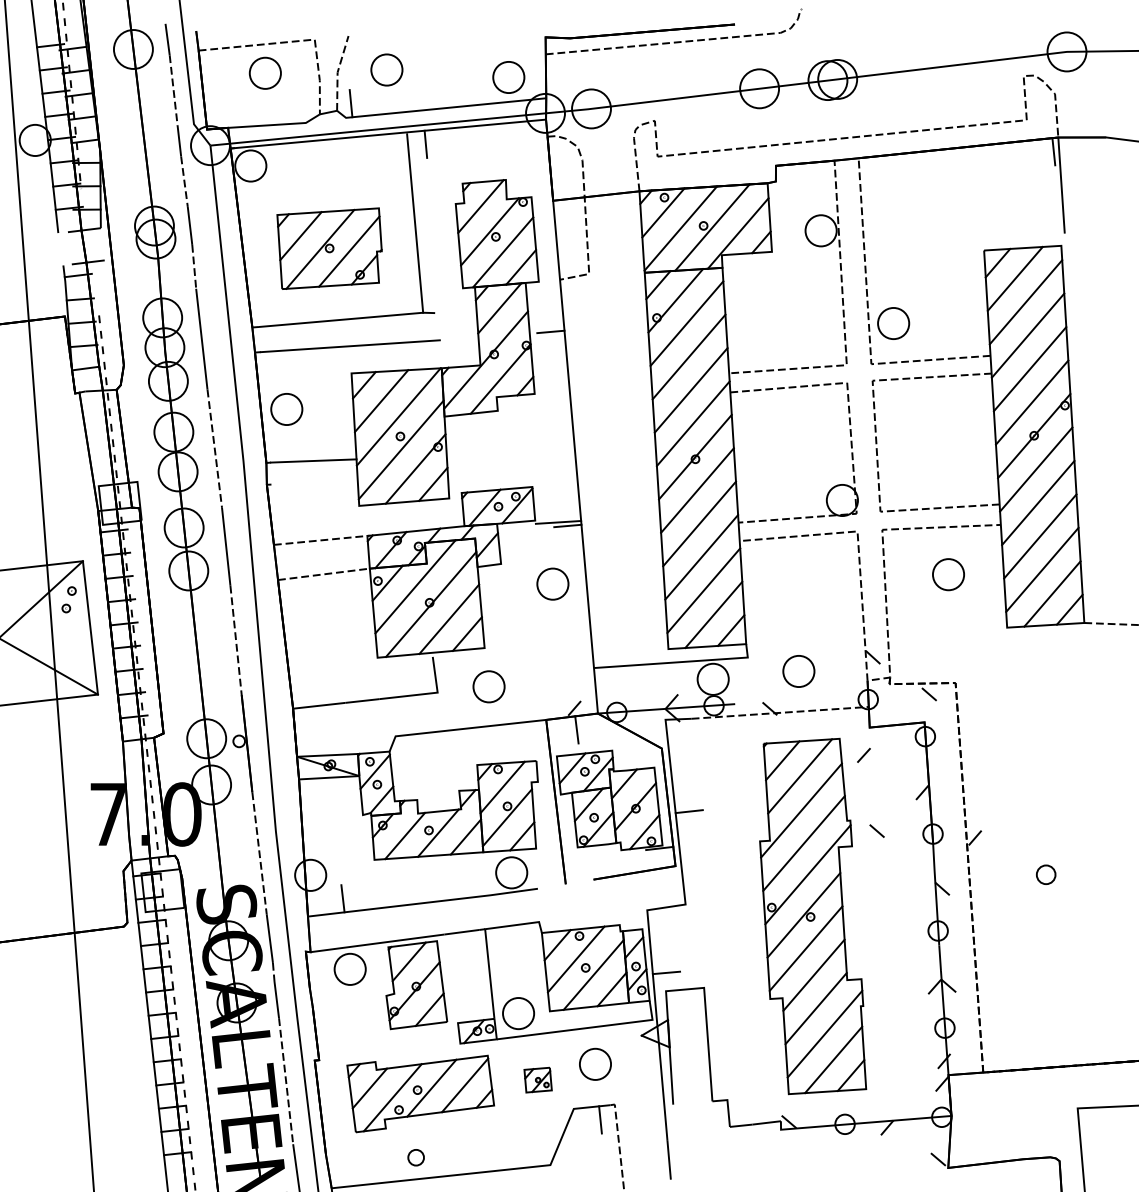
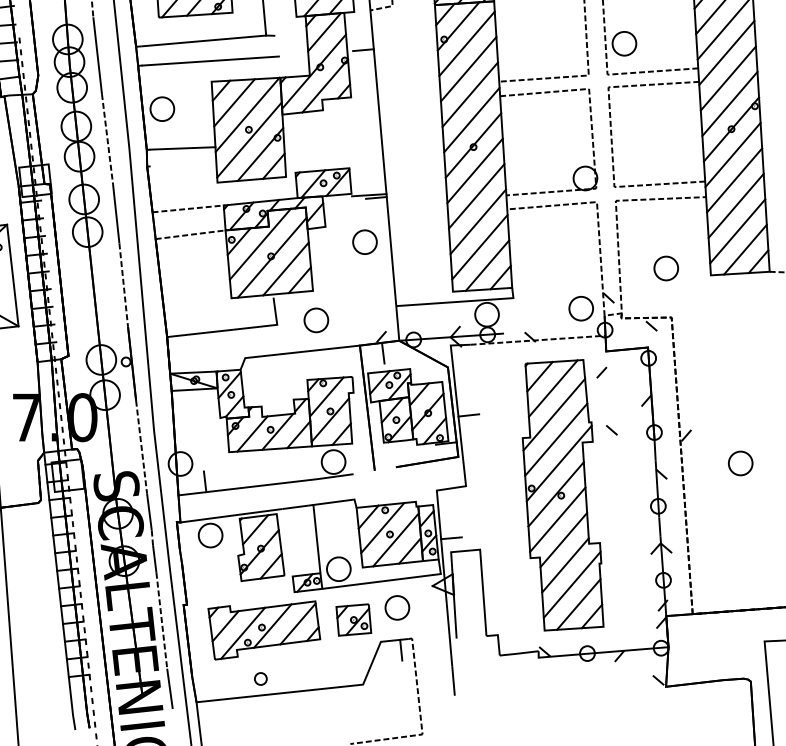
part: (948, 574) -> (666, 268), moved
part: (798, 671) -> (580, 308), moved
part: (1045, 874) -> (740, 463), size x1.67
part: (537, 1079) -> (353, 619), size x1.67

